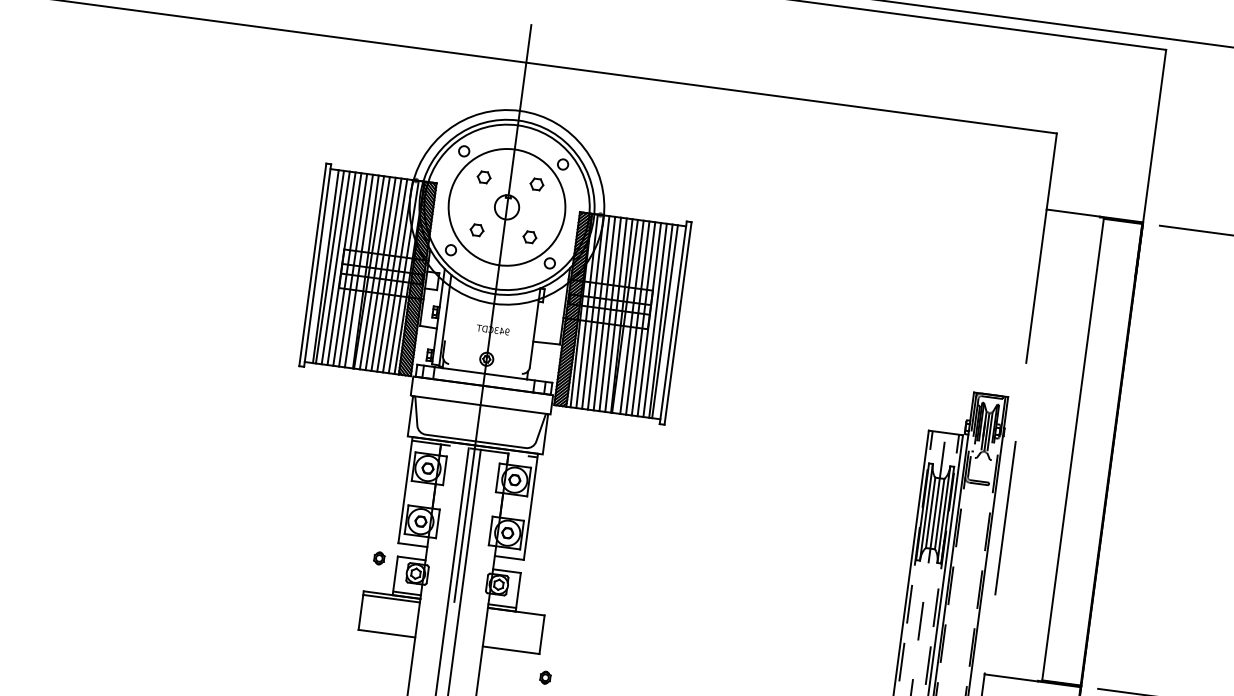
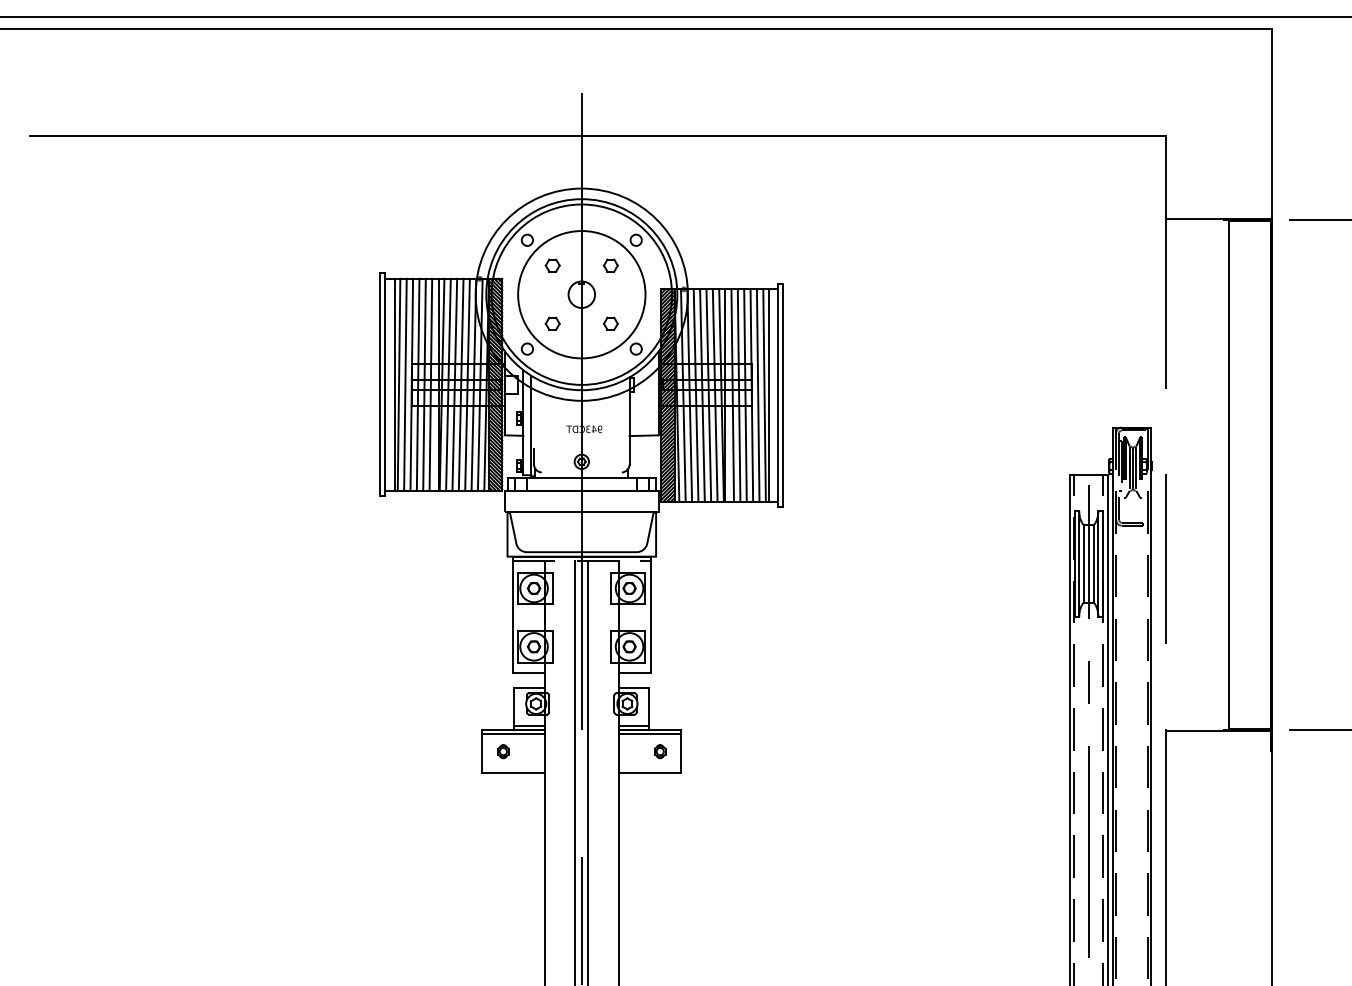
part: (379, 558) -> (503, 751), moved
line: (515, 615) -> (649, 734), added
part: (544, 677) -> (659, 751), moved

